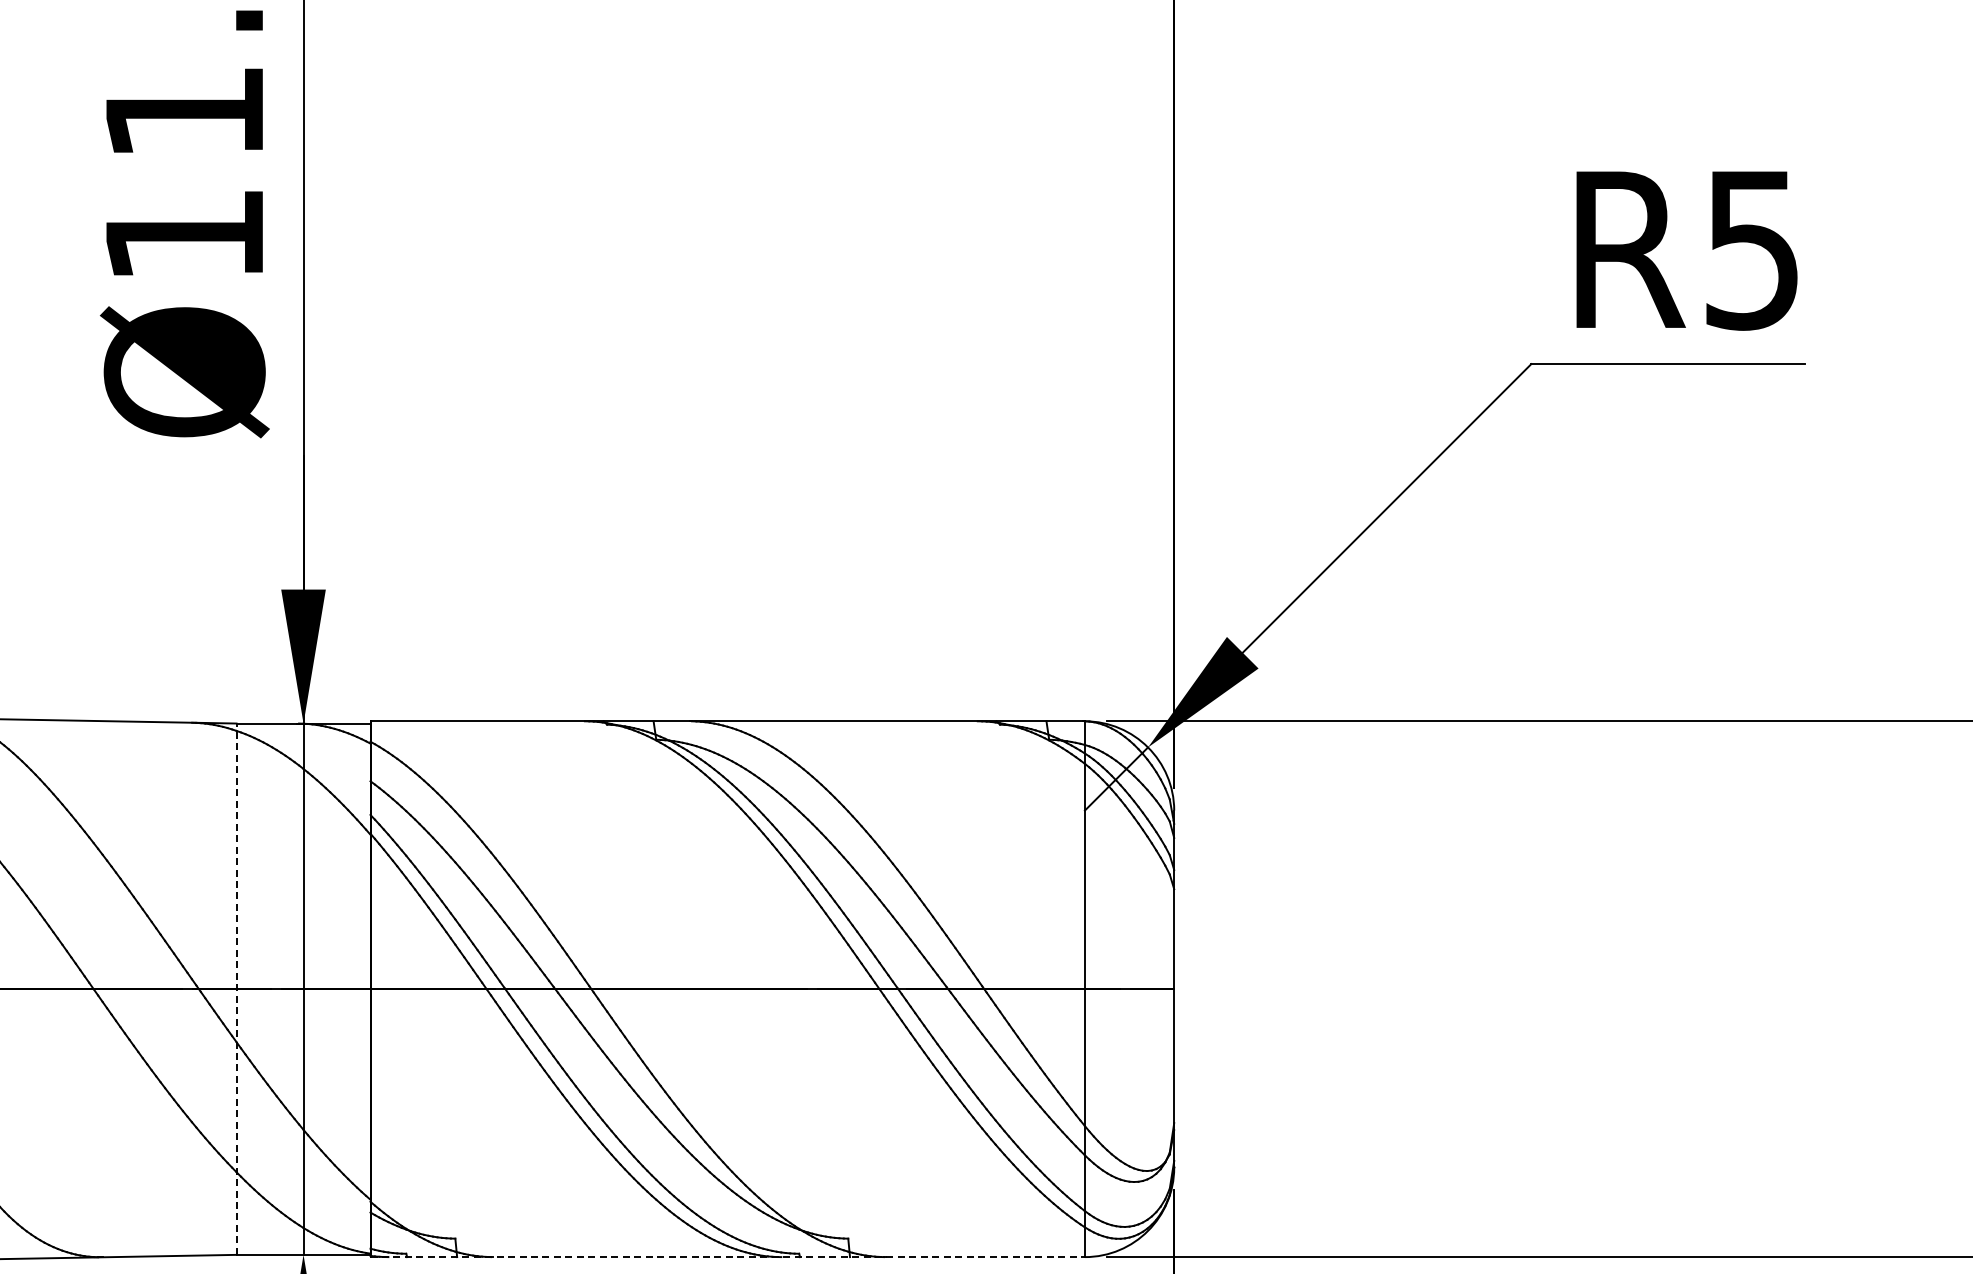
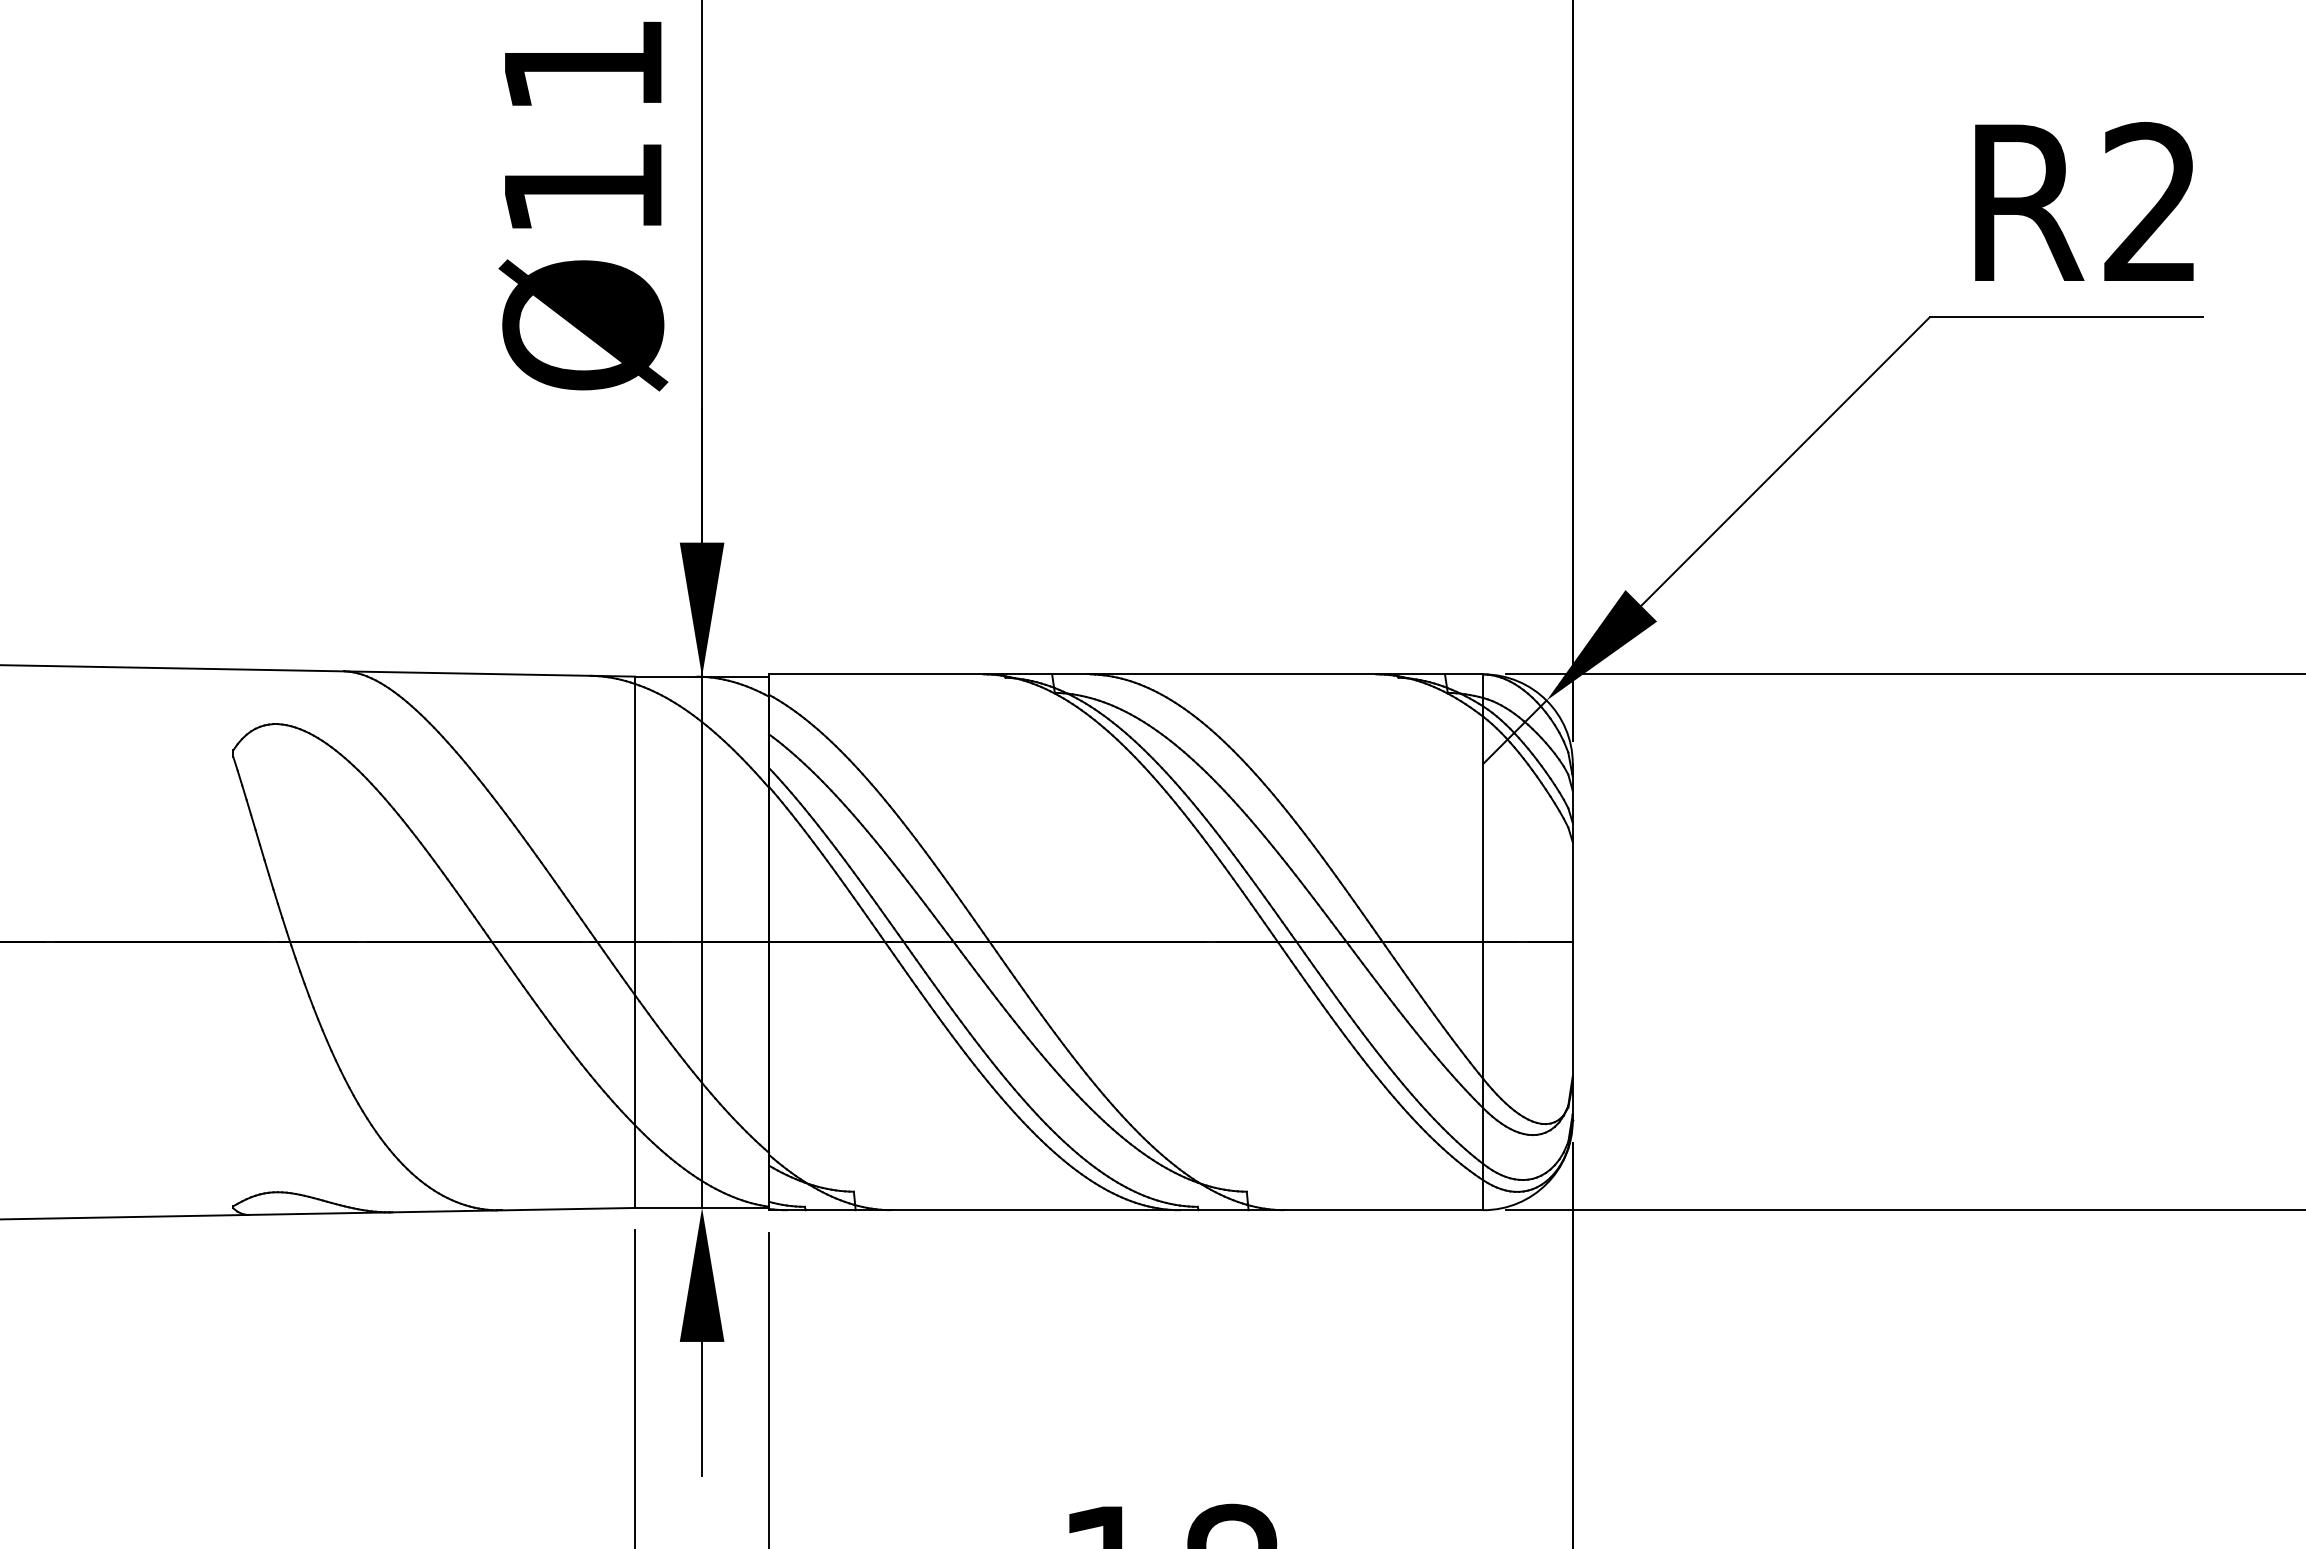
text: (1751, 249) -> (2150, 202), R5 -> R2
line: (236, 989) -> (635, 942), dashed -> solid
line: (727, 1257) -> (1126, 1210), dashed -> solid

